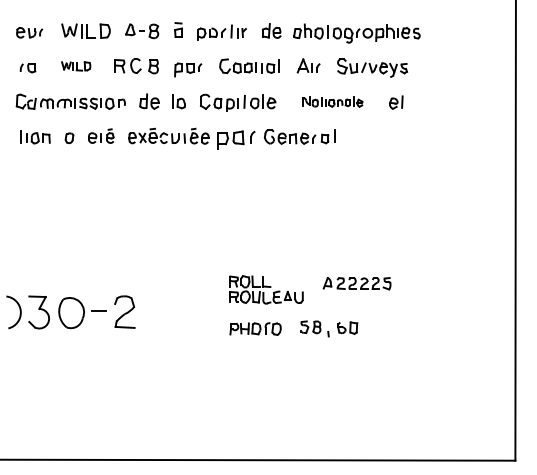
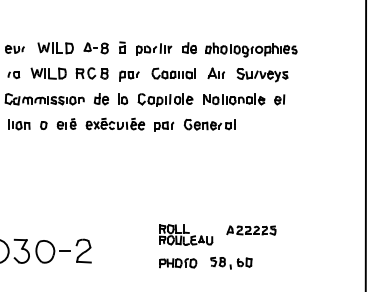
part: (75, 66) -> (48, 73), size x1.67
part: (332, 101) -> (233, 99), size x1.43
part: (236, 139) -> (164, 126), size x0.71

